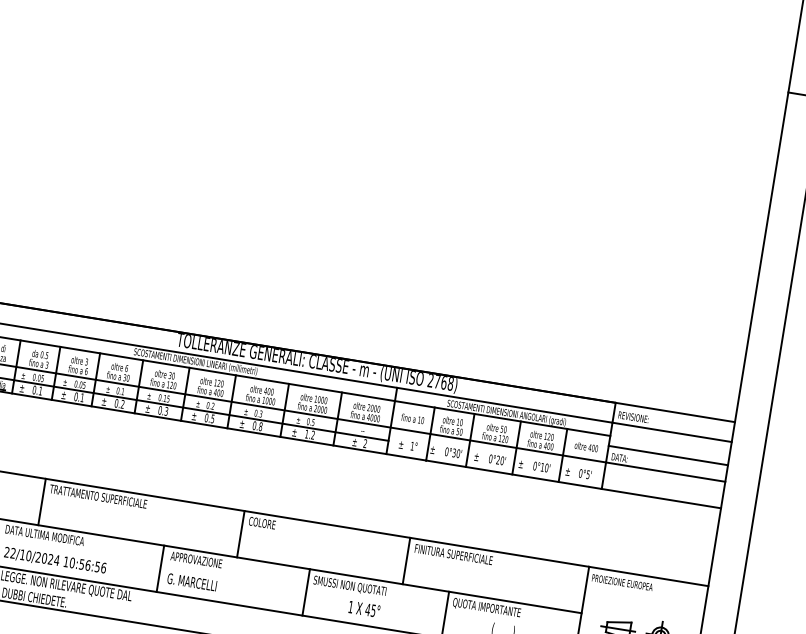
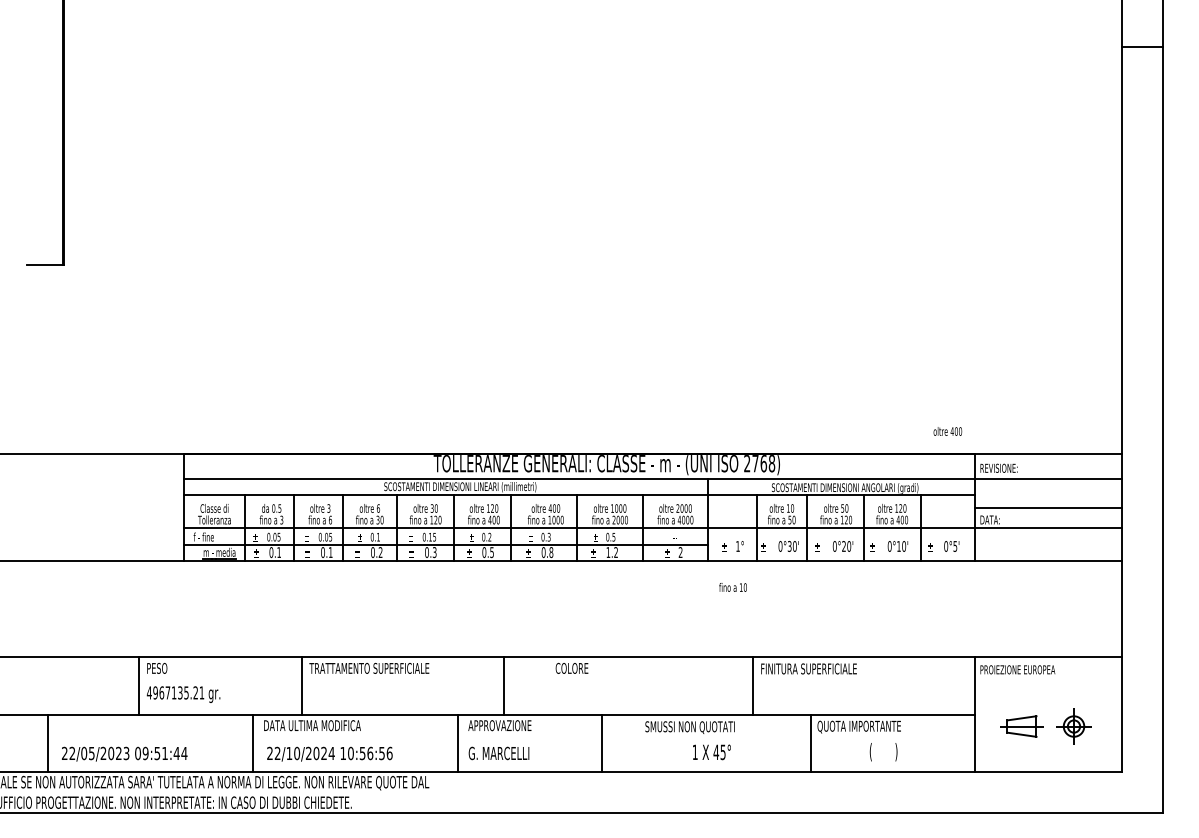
text: (412, 418) -> (732, 587), moved
text: (586, 447) -> (947, 431), moved
line: (241, 533) -> (504, 685), moved
line: (306, 592) -> (602, 743), moved

